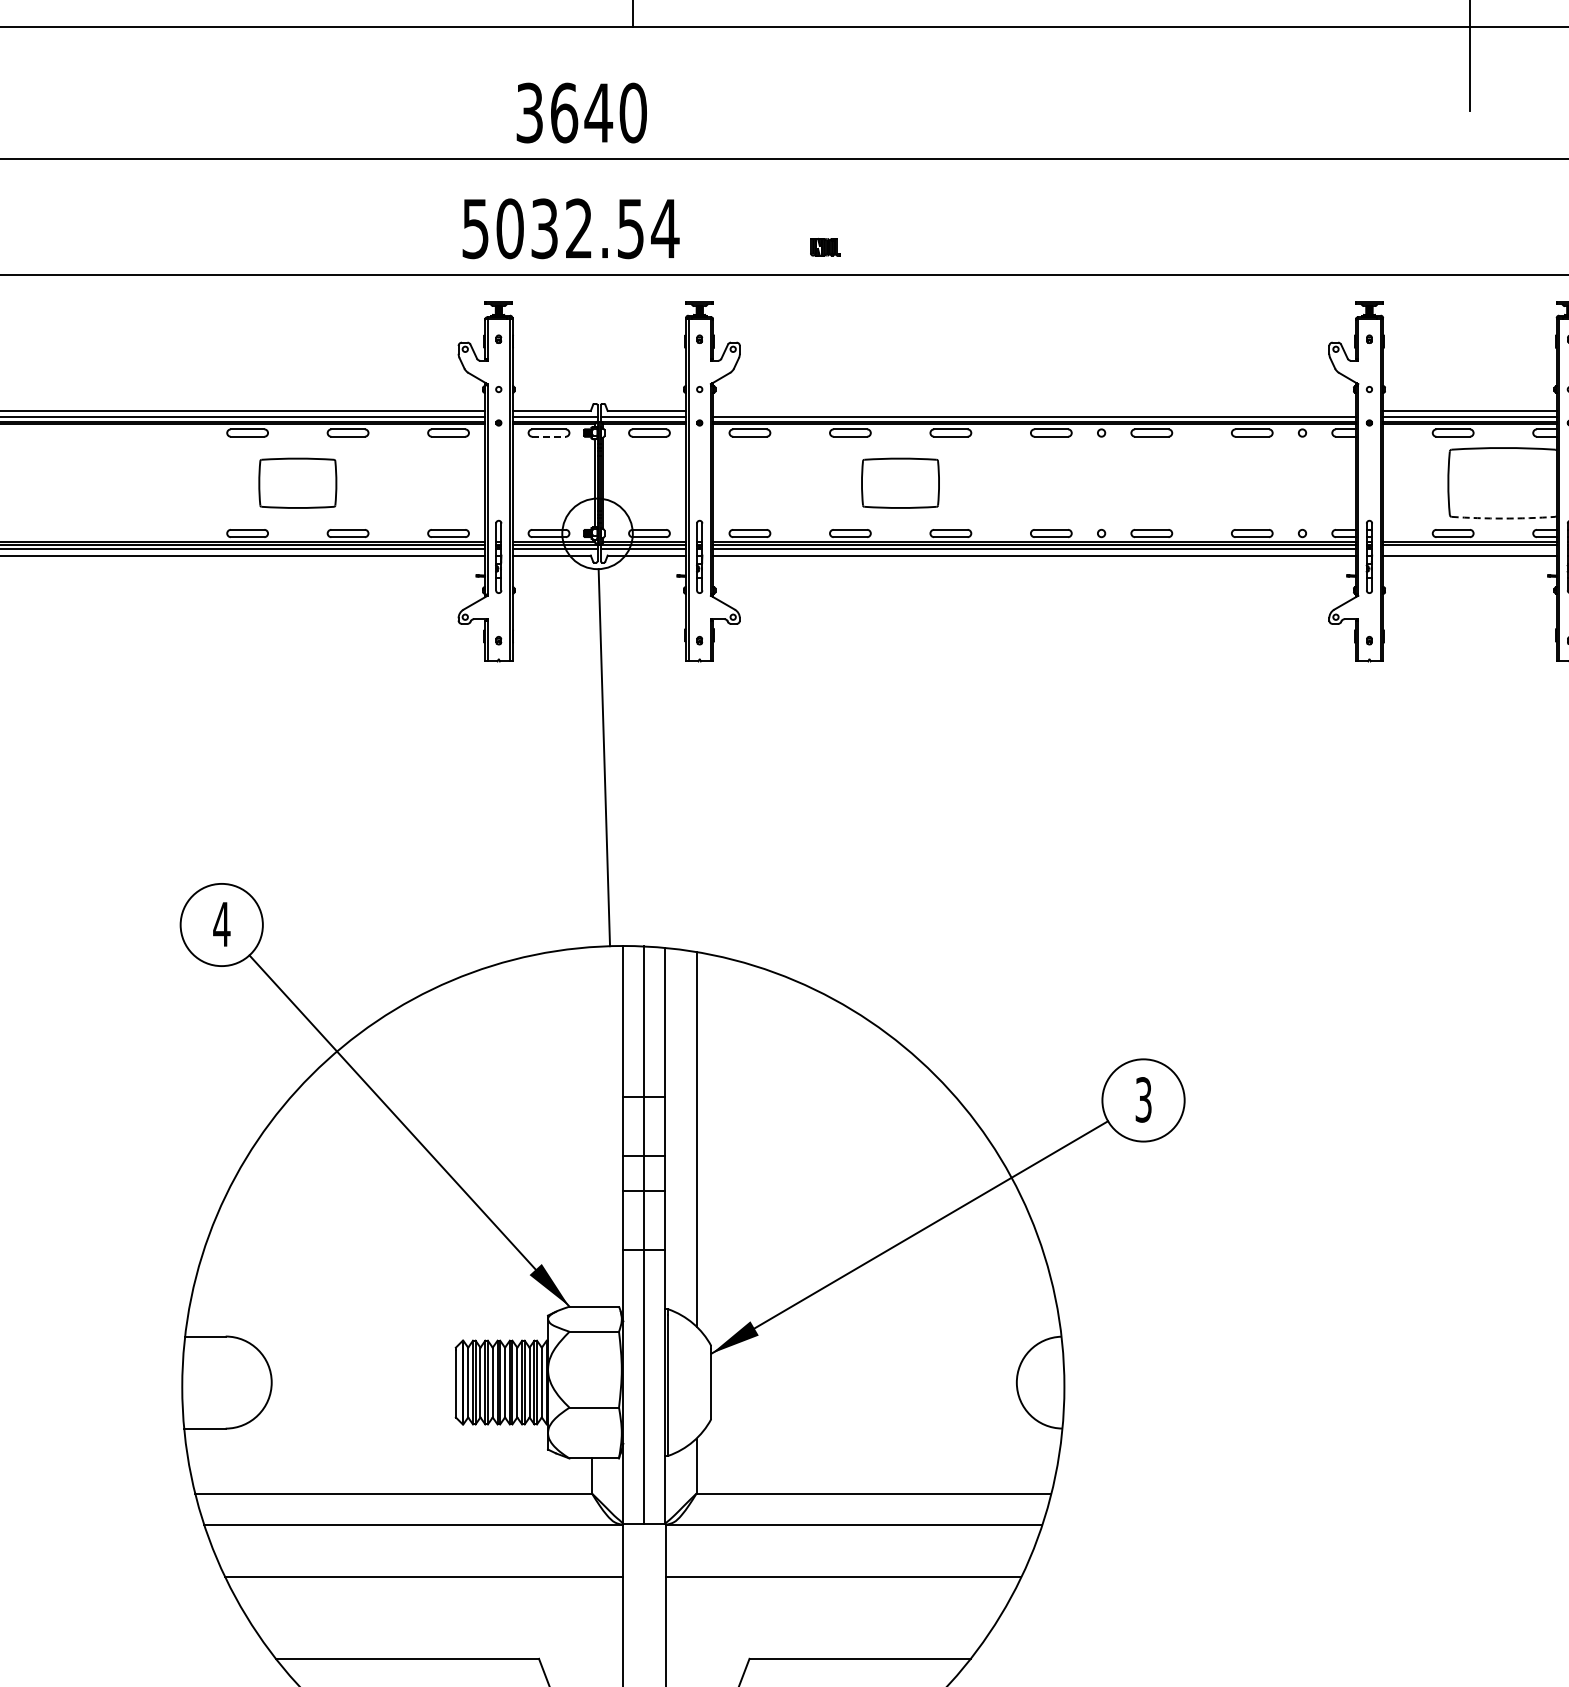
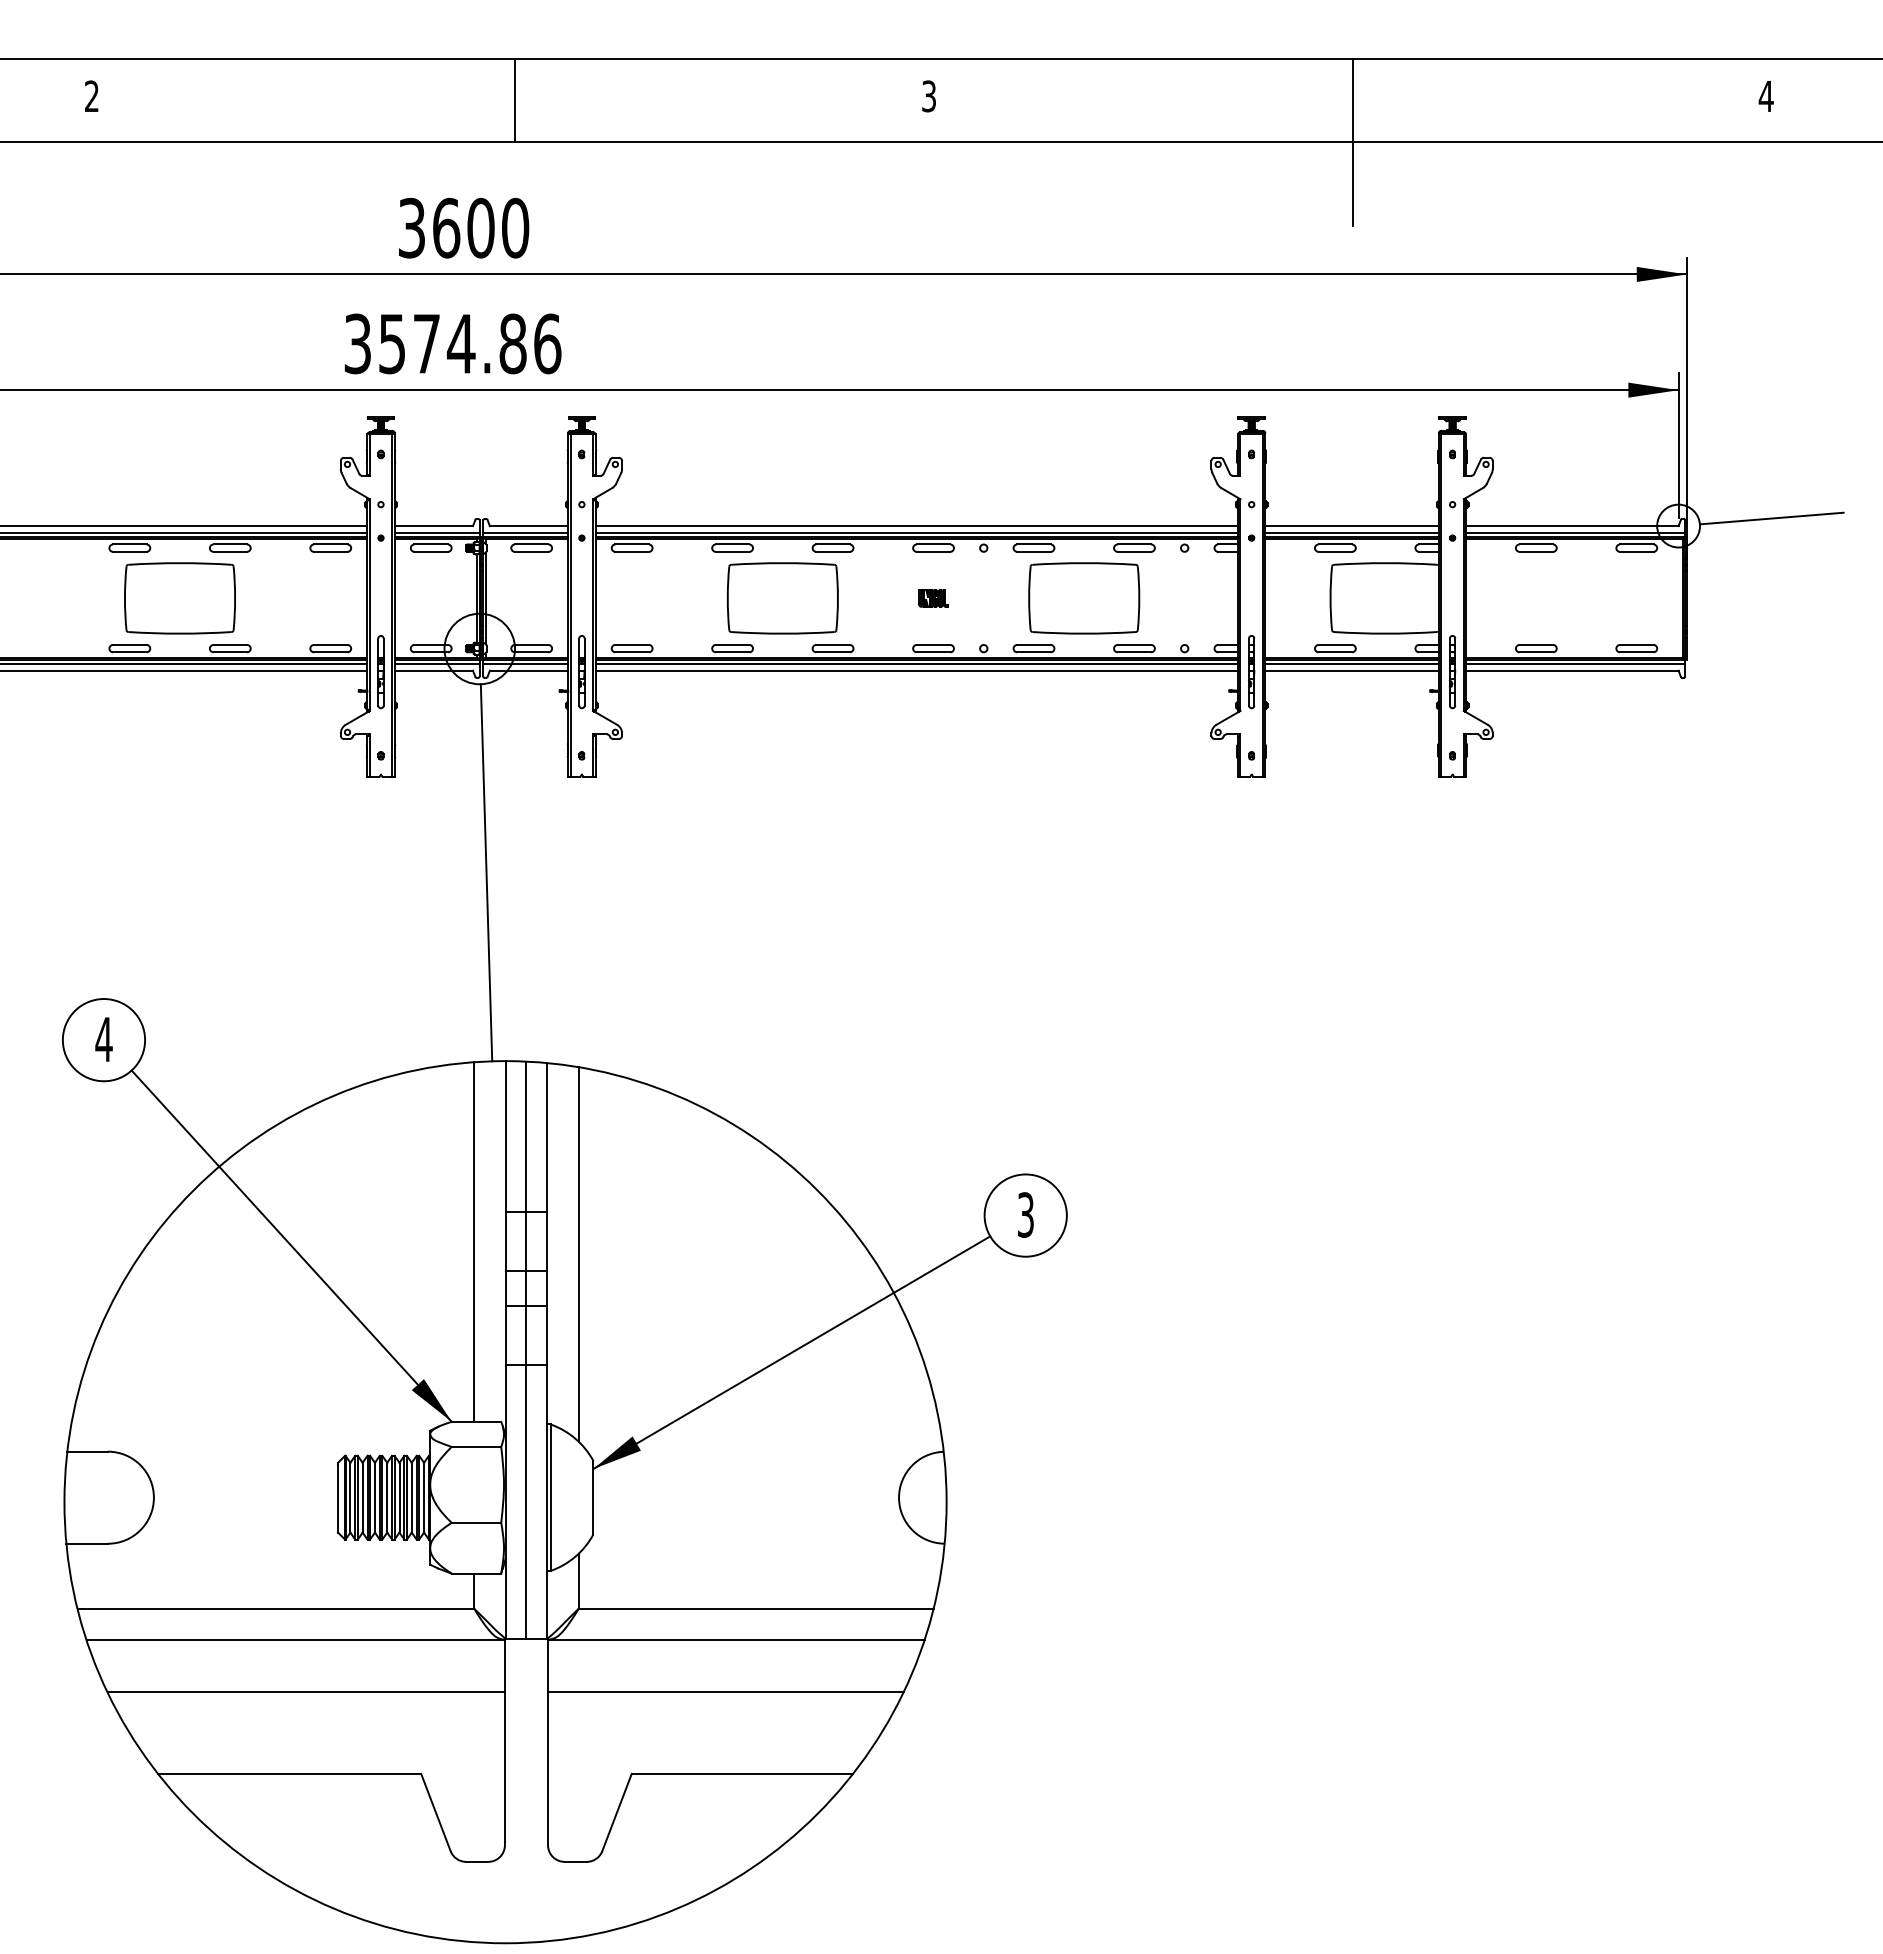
text: (598, 112) -> (480, 227), 3640 -> 3600
text: (571, 228) -> (453, 343), 5032.54 -> 3574.86
part: (825, 247) -> (933, 598), moved
line: (1034, 411) -> (916, 526), added
line: (549, 436) -> (431, 551), dashed -> solid
part: (297, 483) -> (179, 598), size x1.43
part: (900, 483) -> (782, 598), size x1.43
part: (1202, 483) -> (1084, 598), added
arc: (1503, 518) -> (1385, 633), dashed -> solid
line: (1469, 549) -> (1351, 664), added
line: (592, 1126) -> (474, 1241), added

